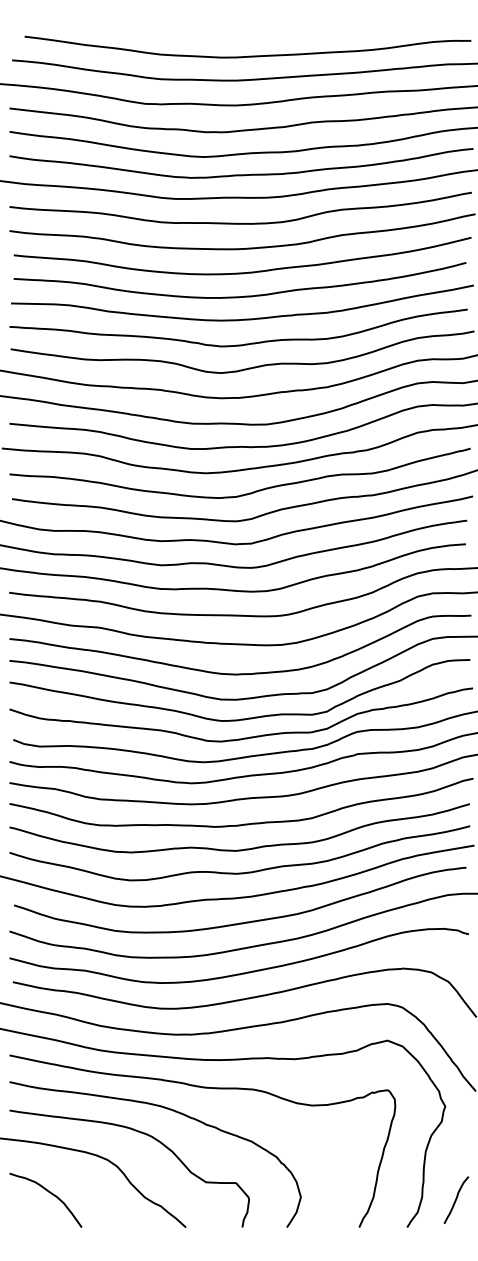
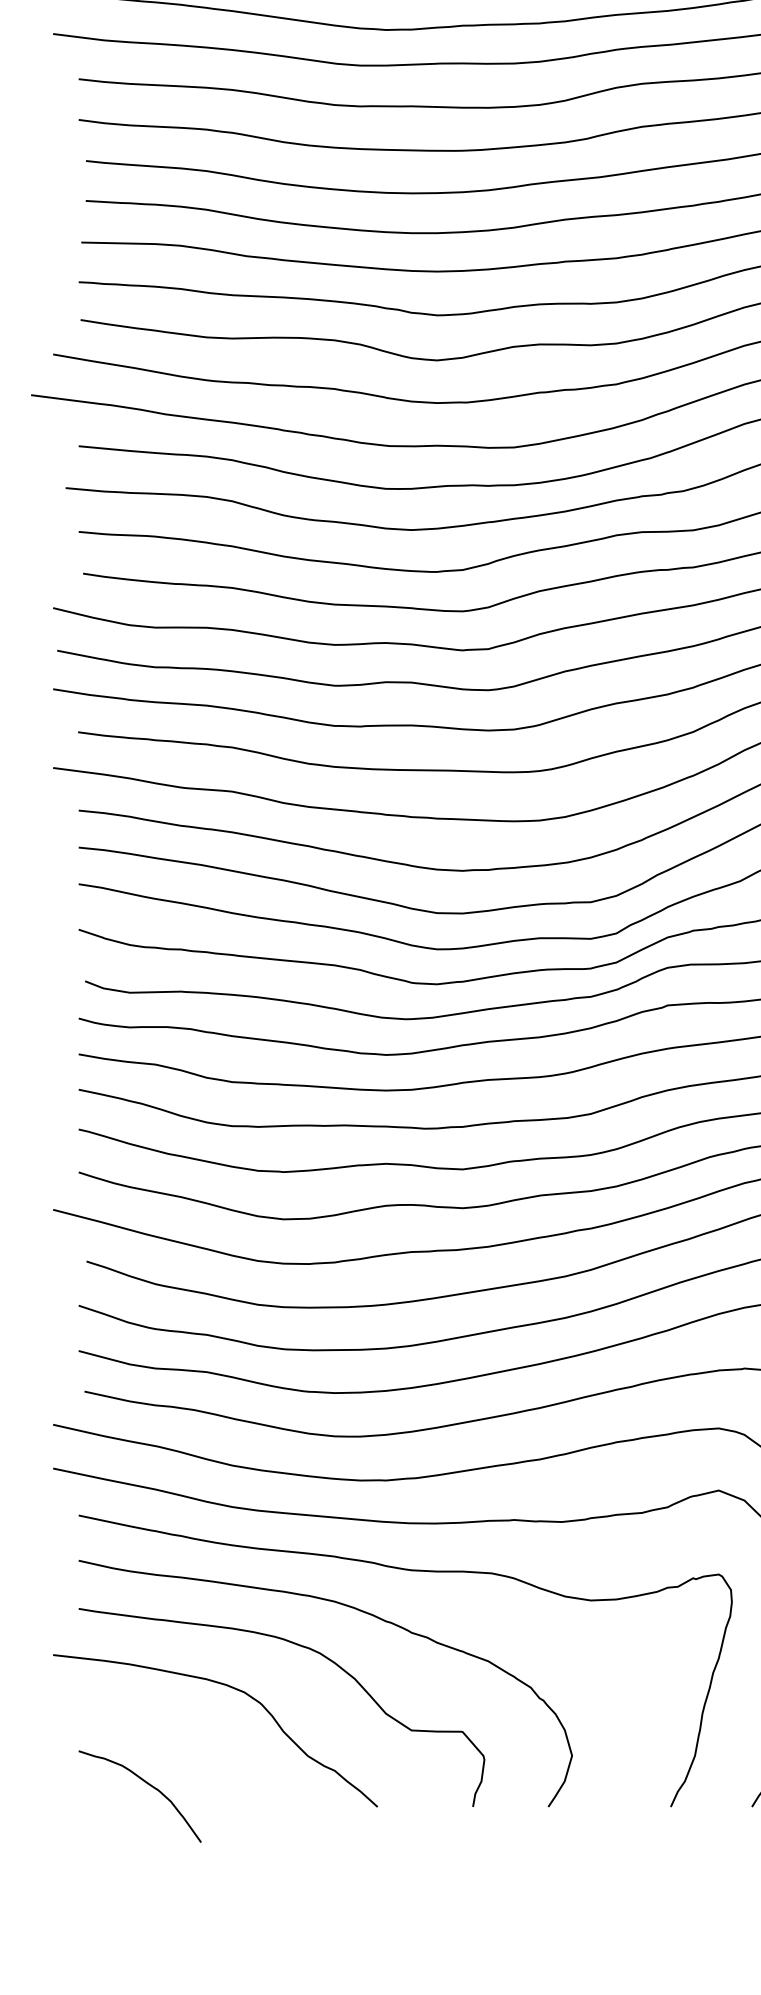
curve: (49, 1193) -> (146, 1784), moved

